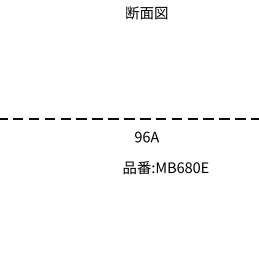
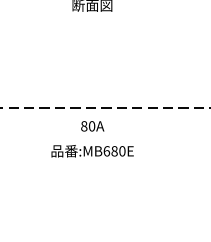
text: (142, 136) -> (88, 125), 96A -> 80A
text: (165, 167) -> (92, 151), moved

